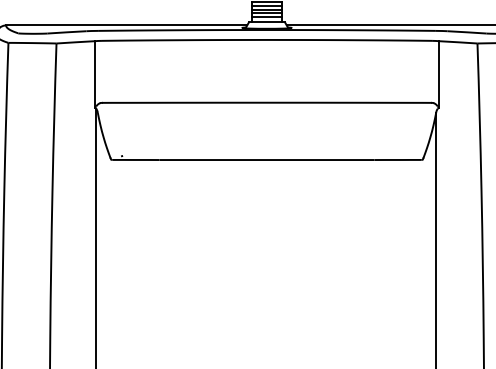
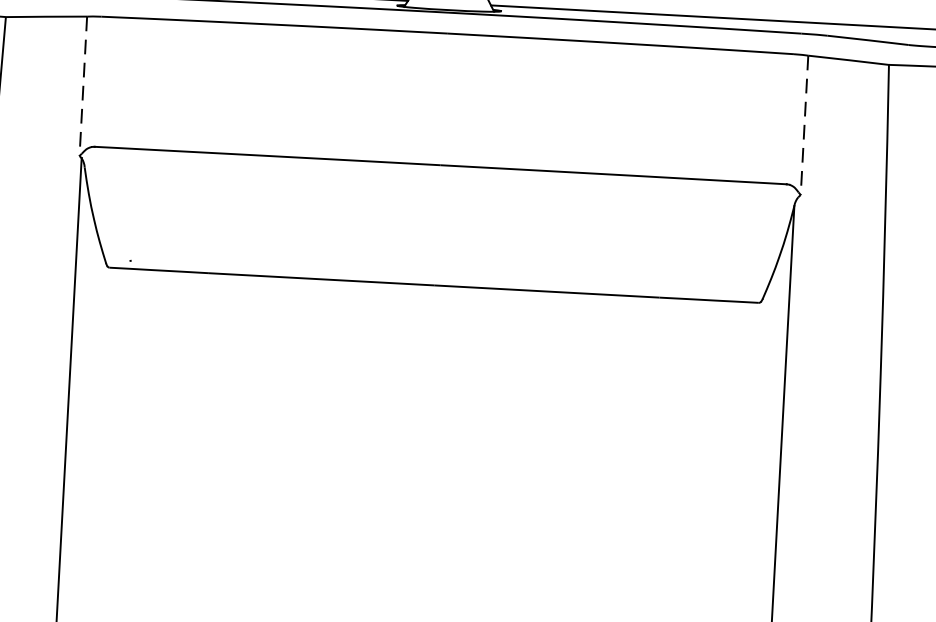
line: (95, 74) -> (84, 86), solid -> dashed
line: (438, 74) -> (803, 125), solid -> dashed

